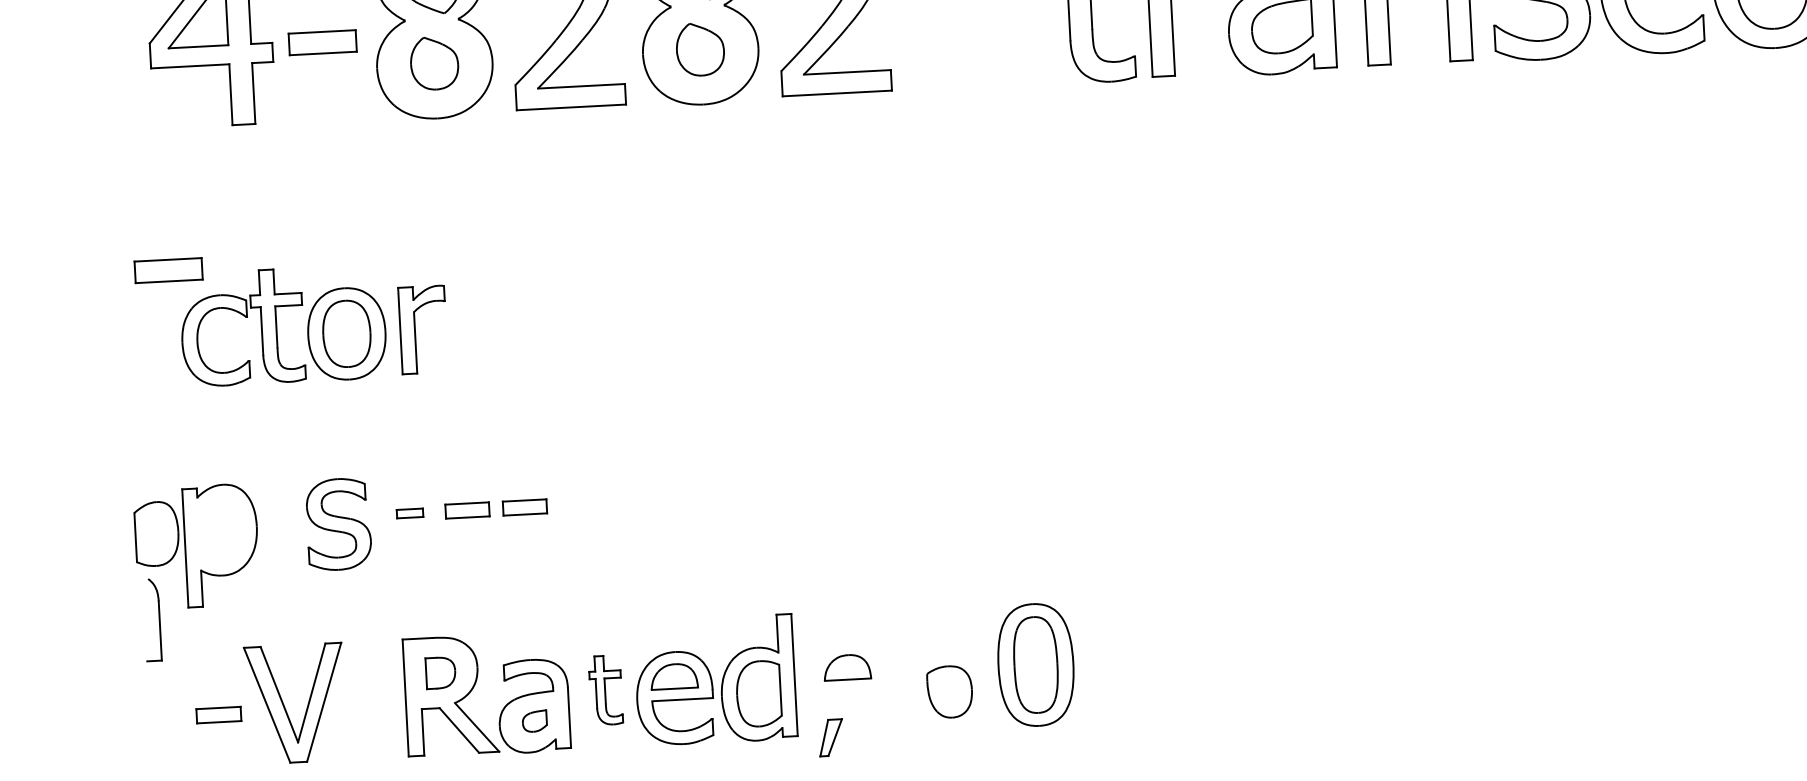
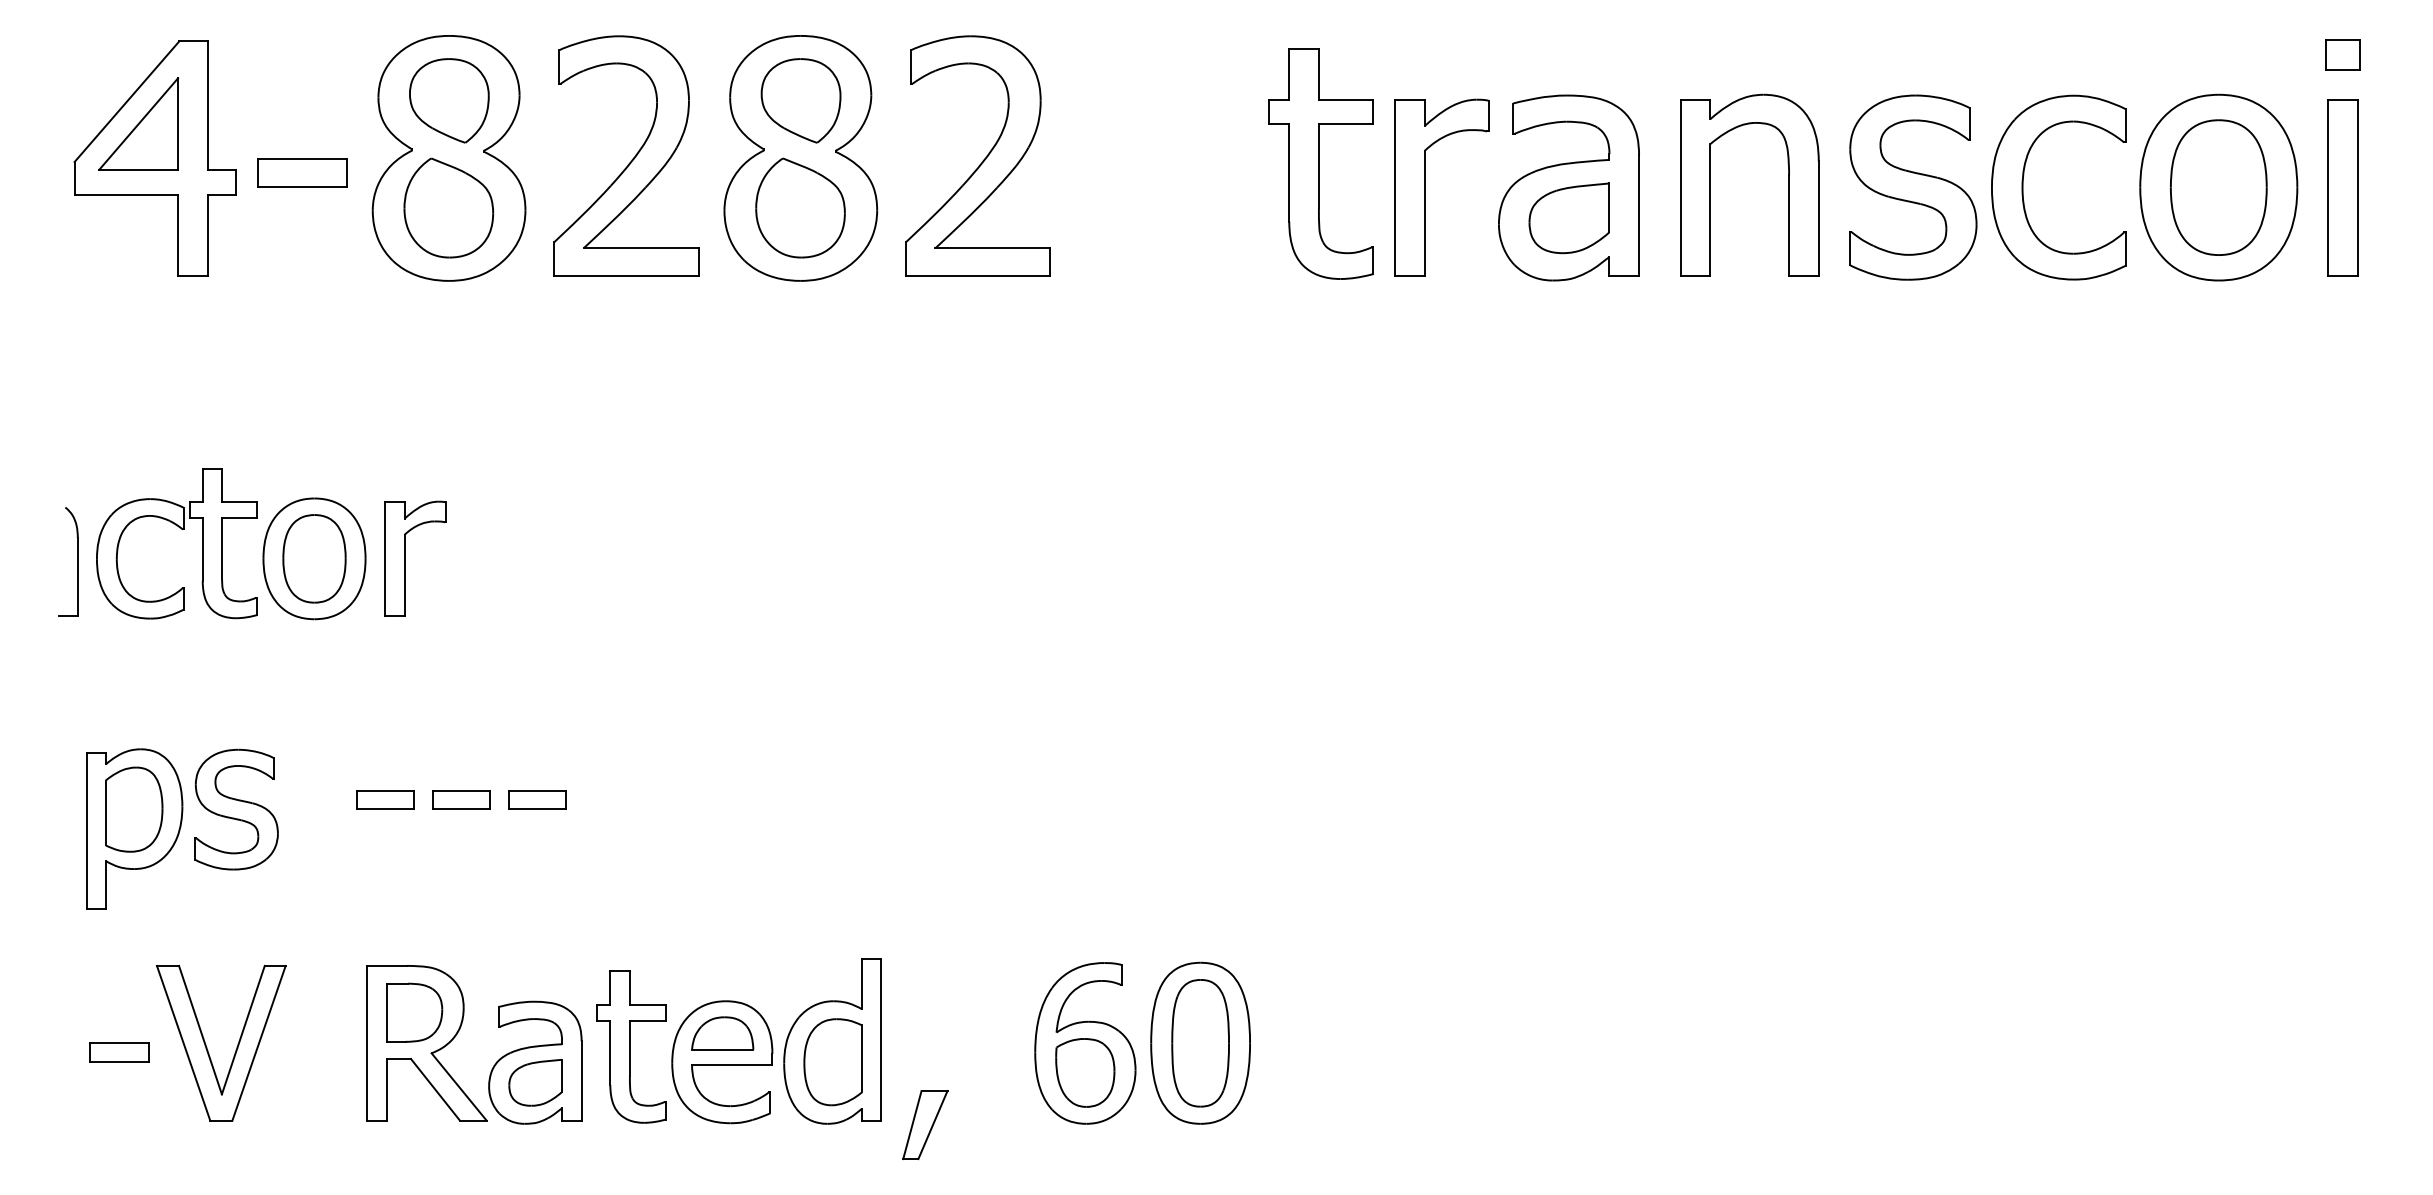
part: (700, 49) -> (800, 207), size x1.43
part: (434, 62) -> (448, 207), size x1.43
part: (168, 270) -> (83, 462), removed
part: (410, 513) -> (385, 799), size x1.67
part: (338, 524) -> (236, 809), moved
part: (157, 533) -> (134, 809), moved
part: (159, 619) -> (77, 561), moved
part: (847, 667) -> (951, 1033), removed
part: (948, 669) -> (1085, 1043), added
part: (440, 672) -> (414, 1012), size x1.43
part: (605, 689) -> (631, 1046), size x1.67
part: (534, 721) -> (535, 1082), size x1.67
part: (831, 738) -> (925, 1125), size x1.43

